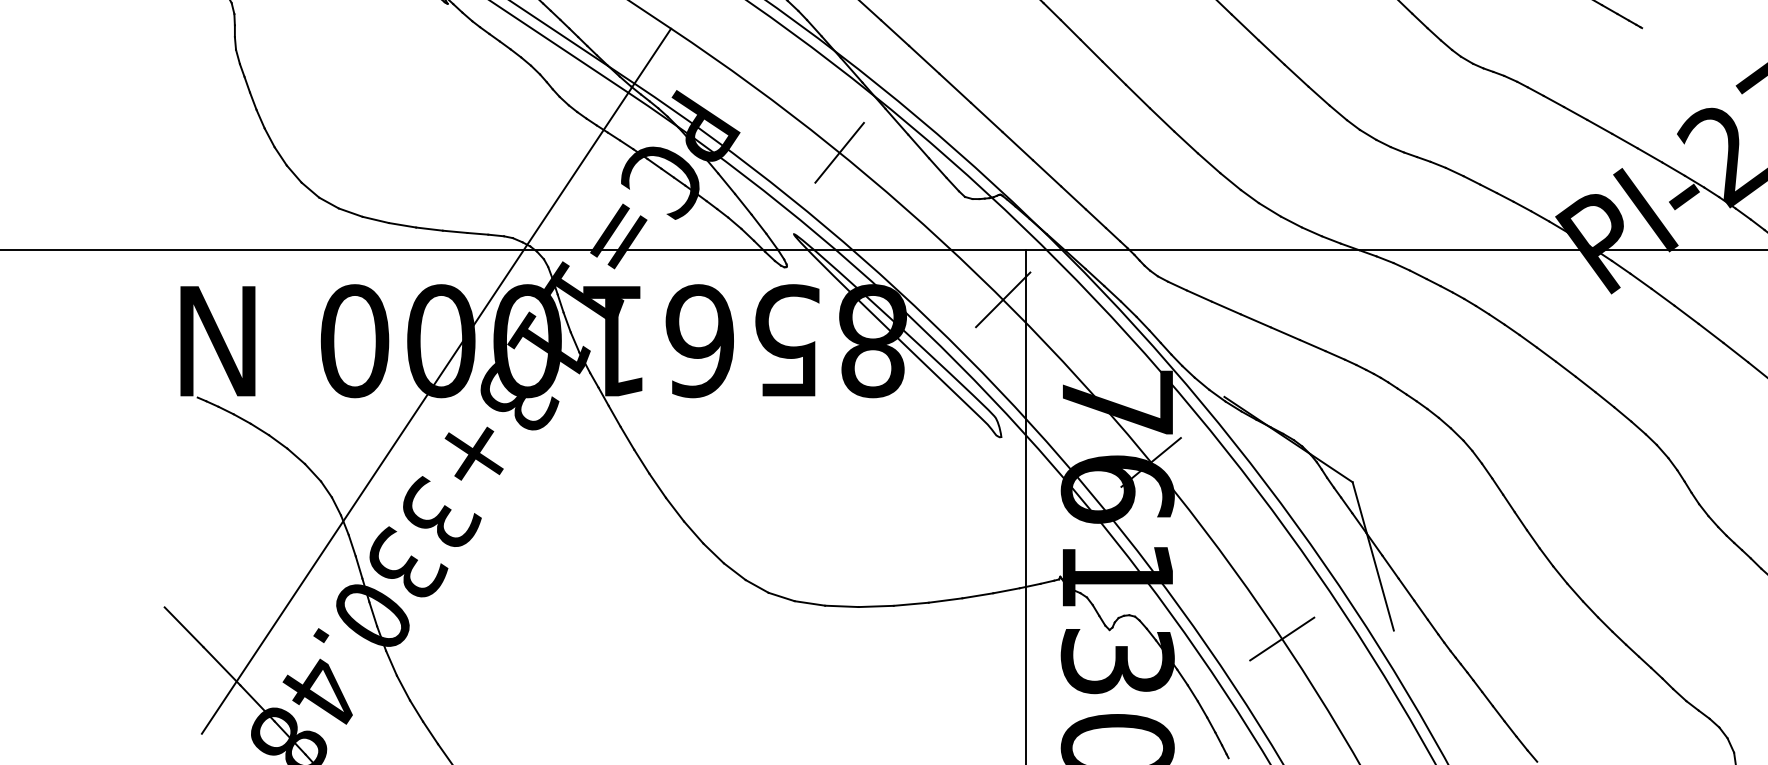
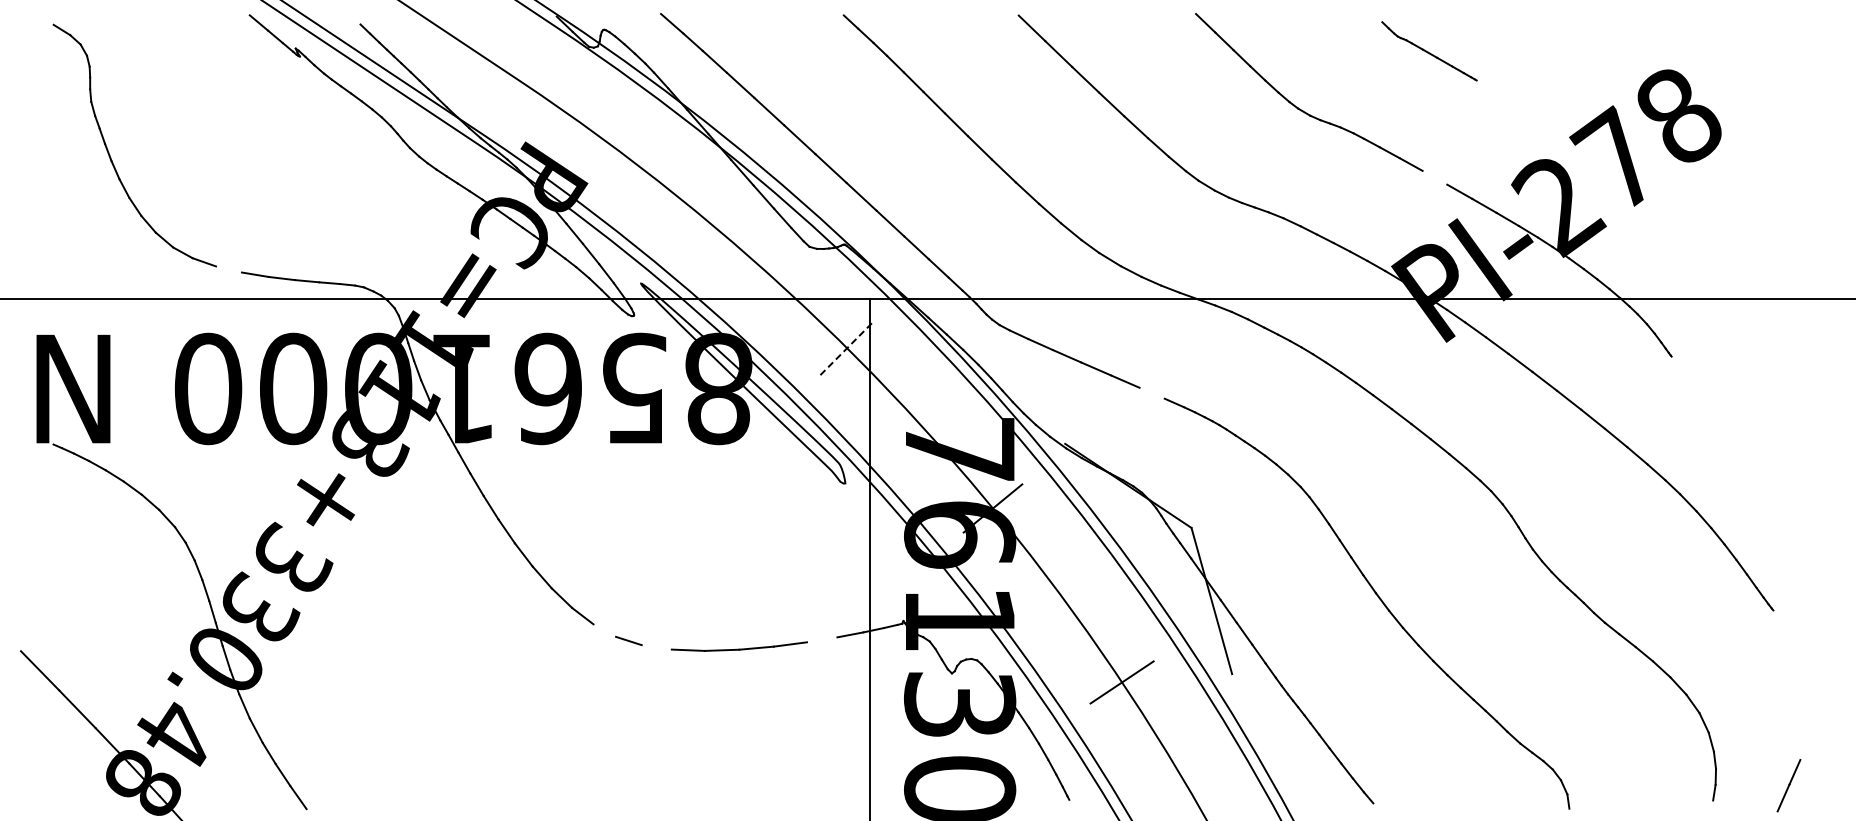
line: (1599, 126) -> (1434, 177), removed
line: (839, 151) -> (685, 202), removed
line: (375, 219) -> (228, 269), removed
line: (1003, 300) -> (847, 348), solid -> dashed
line: (1312, 344) -> (1151, 392), removed
line: (436, 381) -> (288, 428), removed
line: (756, 586) -> (604, 630), removed
line: (978, 595) -> (822, 639), removed
line: (809, 603) -> (656, 647), removed

